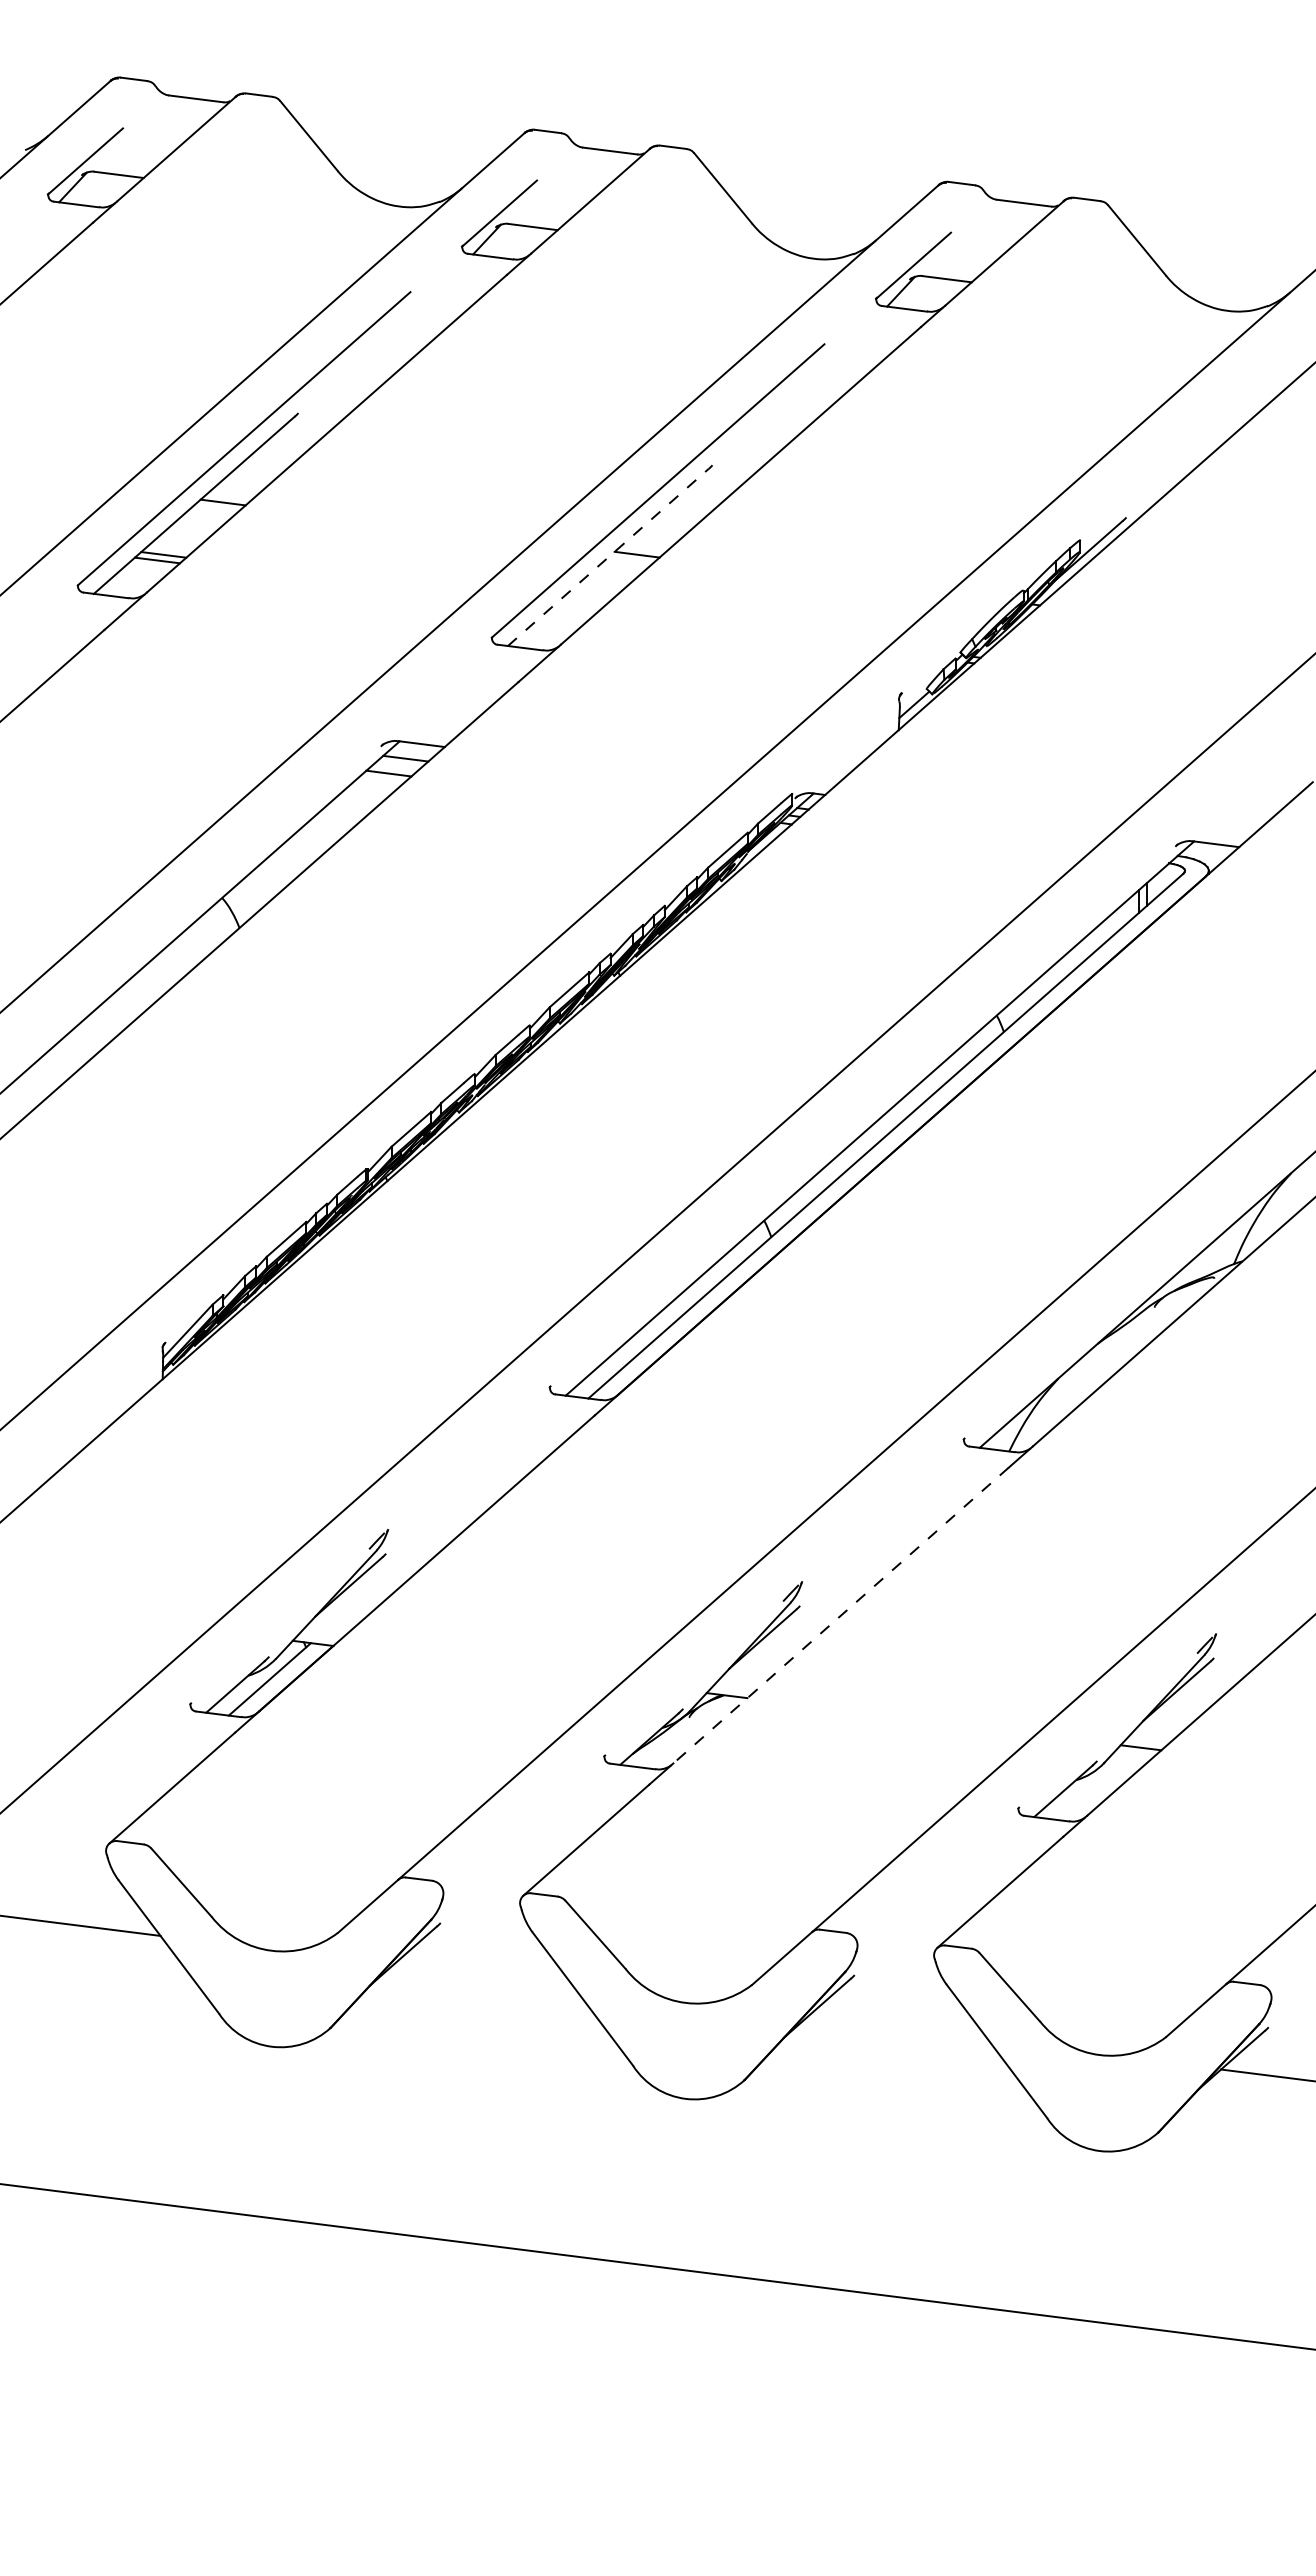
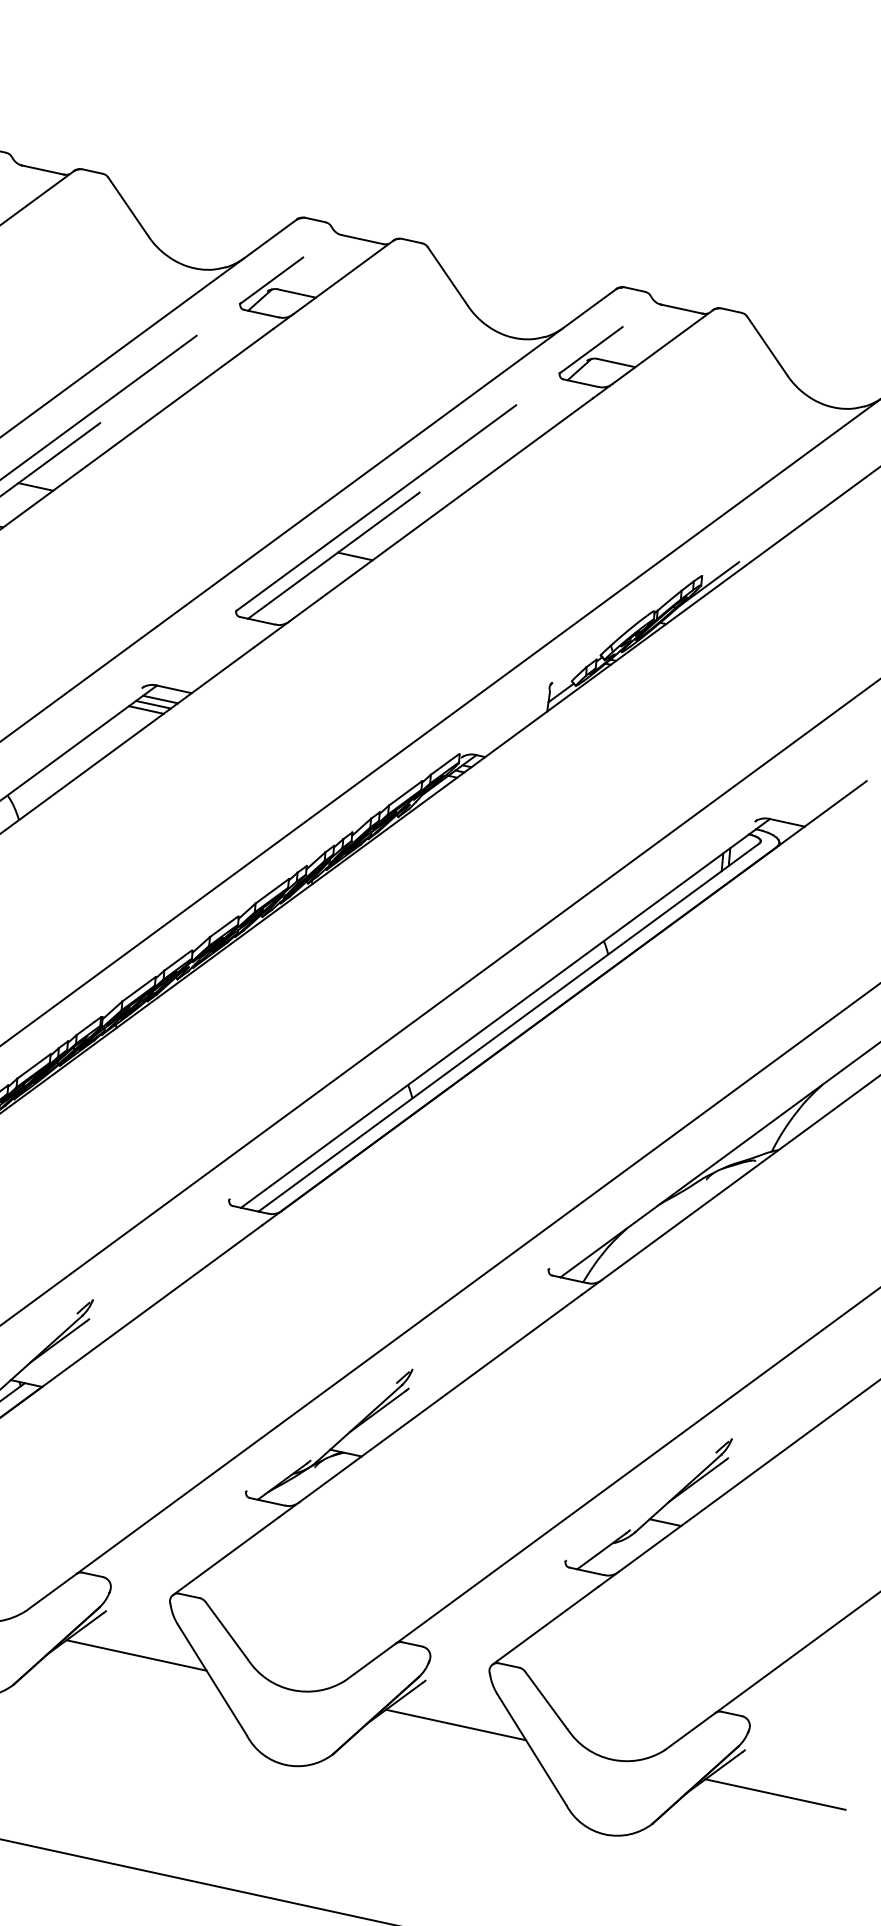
line: (608, 557) -> (332, 556), dashed -> solid
line: (396, 765) -> (152, 704), added
line: (841, 1615) -> (440, 1398), dashed -> solid
line: (483, 1976) -> (136, 1655), added
line: (897, 2028) -> (455, 1724), added

